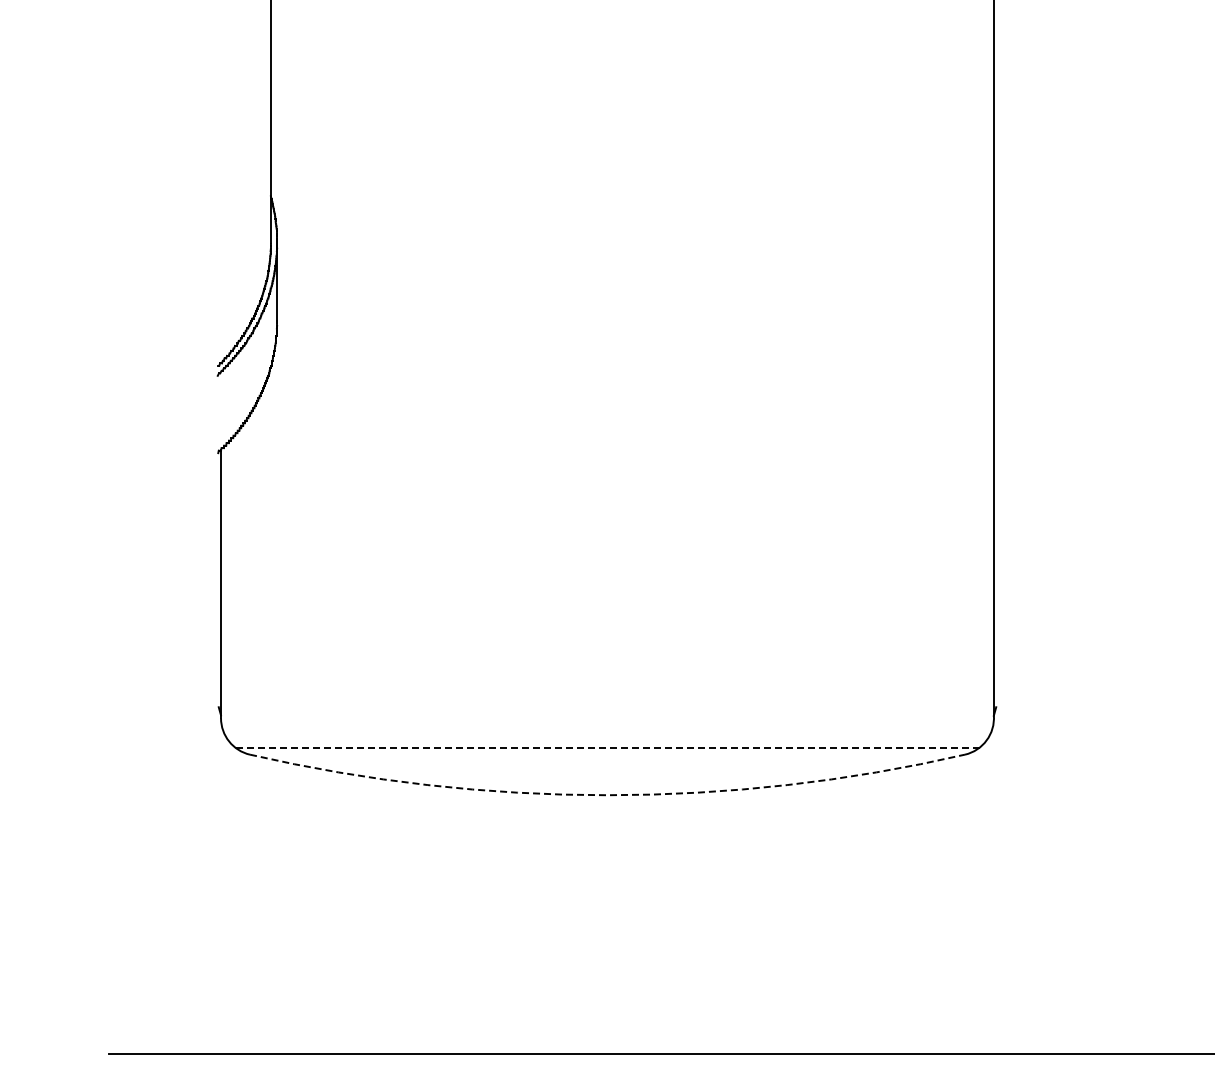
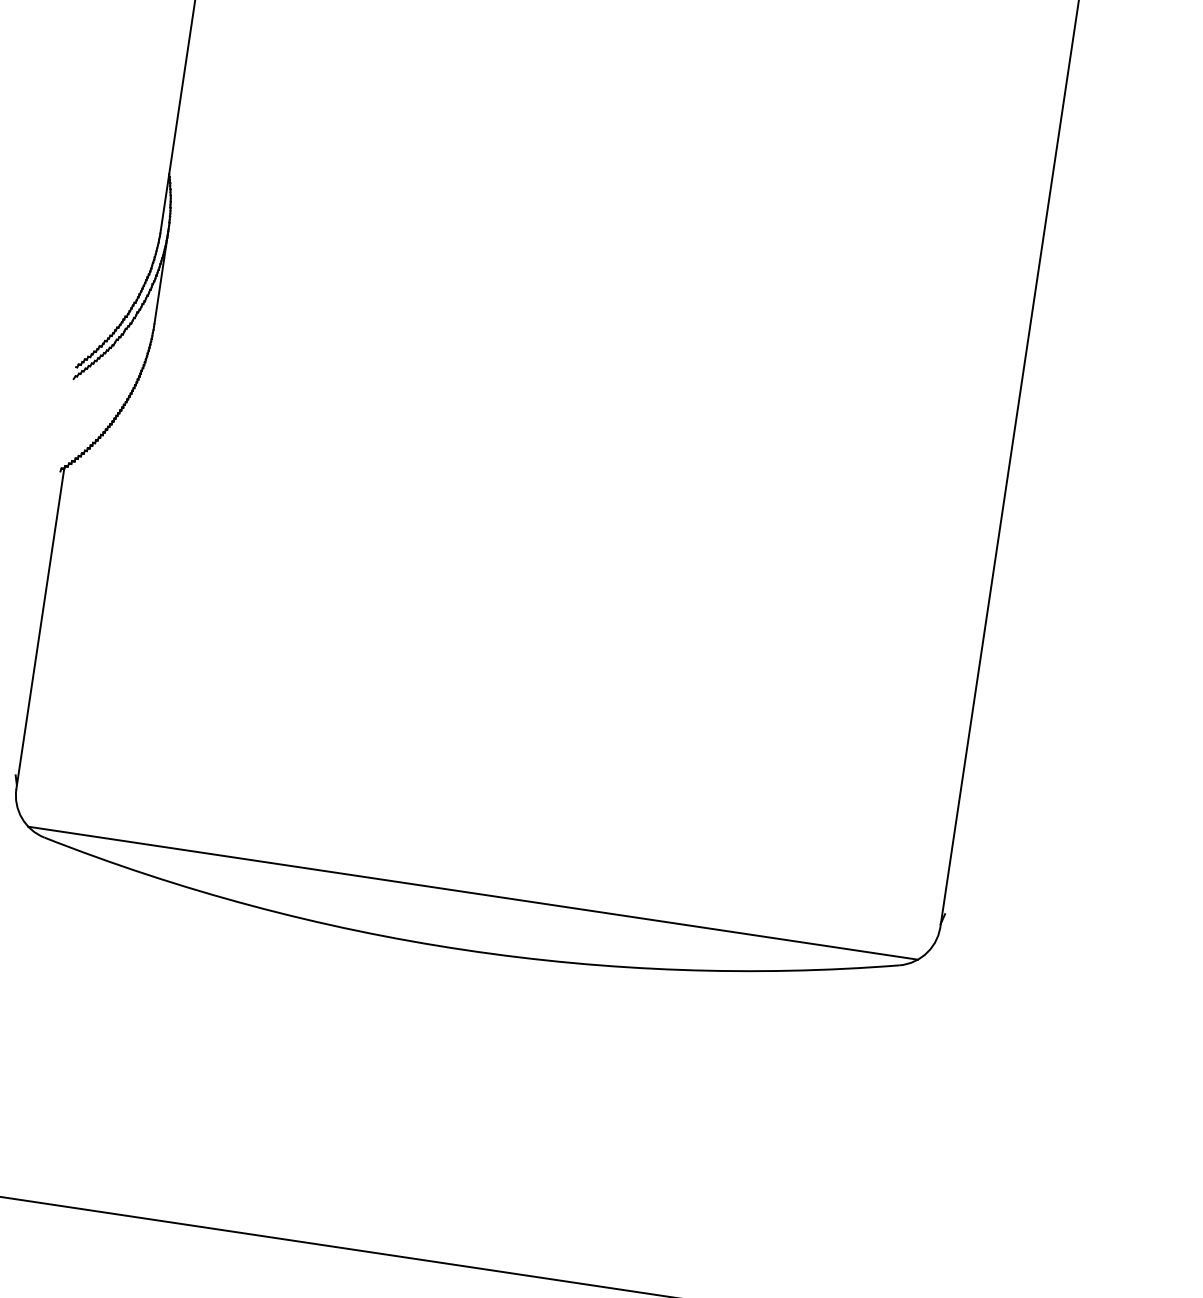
line: (606, 747) -> (471, 892), dashed -> solid
arc: (607, 795) -> (464, 950), dashed -> solid

